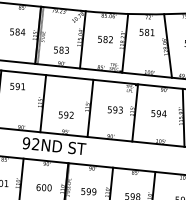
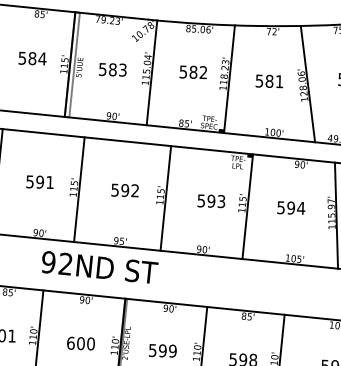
text: (146, 32) -> (268, 81), moved
text: (61, 49) -> (112, 68), moved
text: (17, 86) -> (39, 182), moved
text: (65, 114) -> (123, 189), moved

